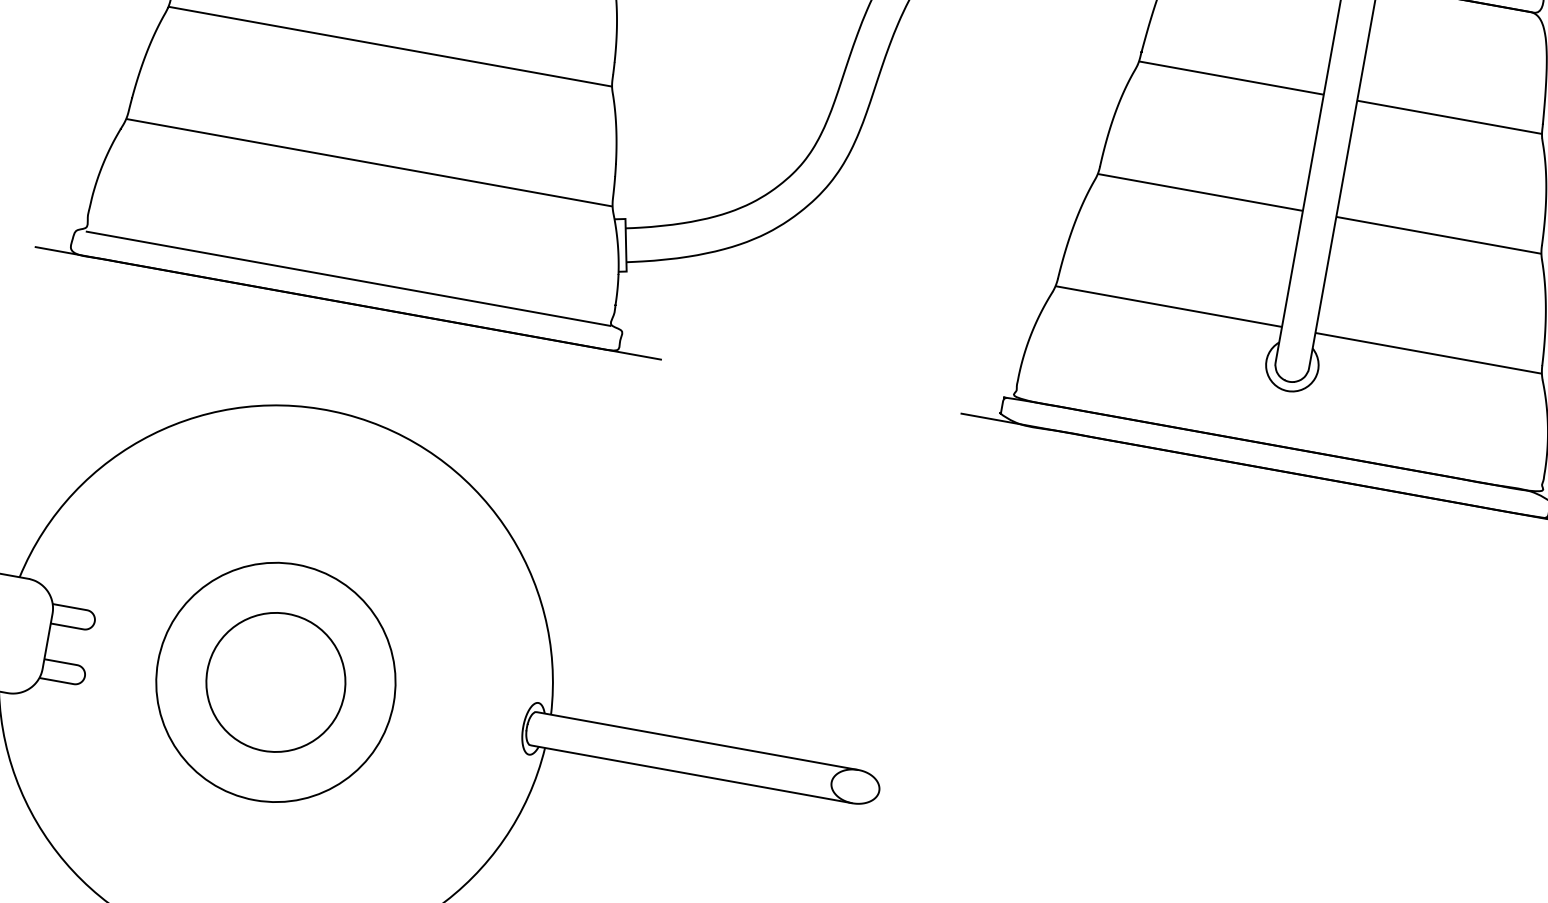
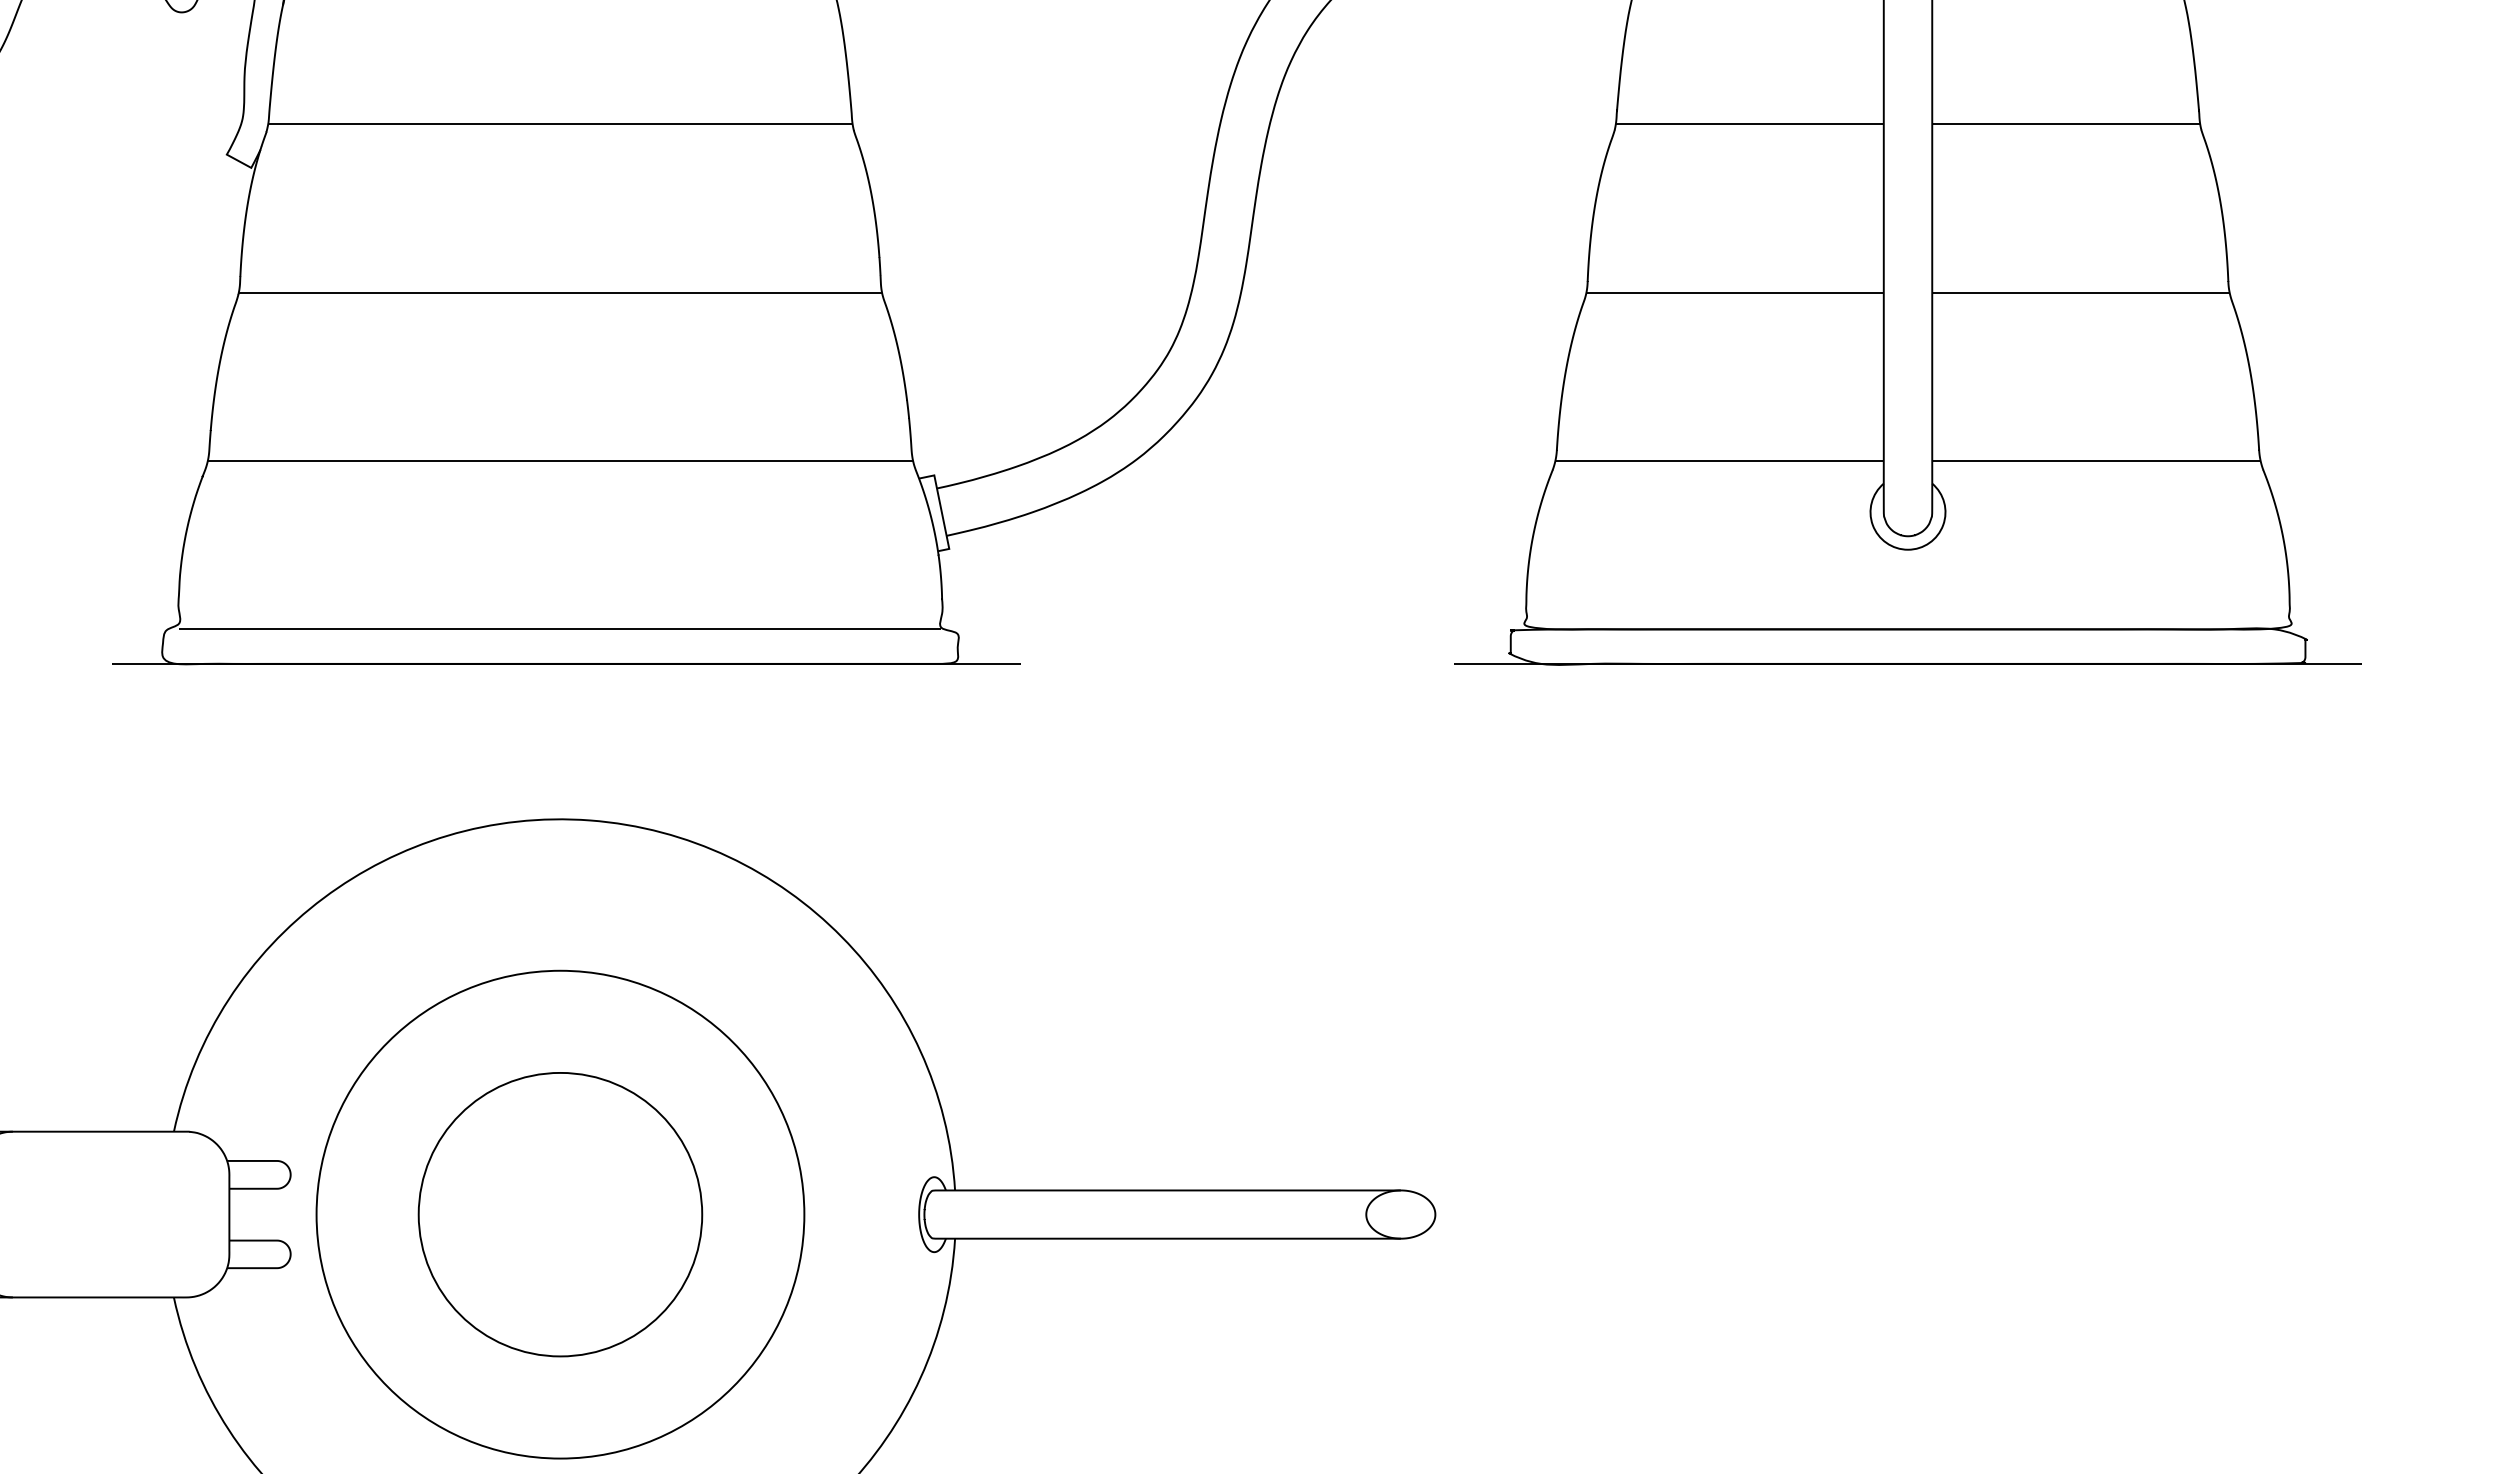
circle: (275, 682) -> (560, 1214), size x1.43
circle: (275, 682) -> (560, 1214), size x1.43

